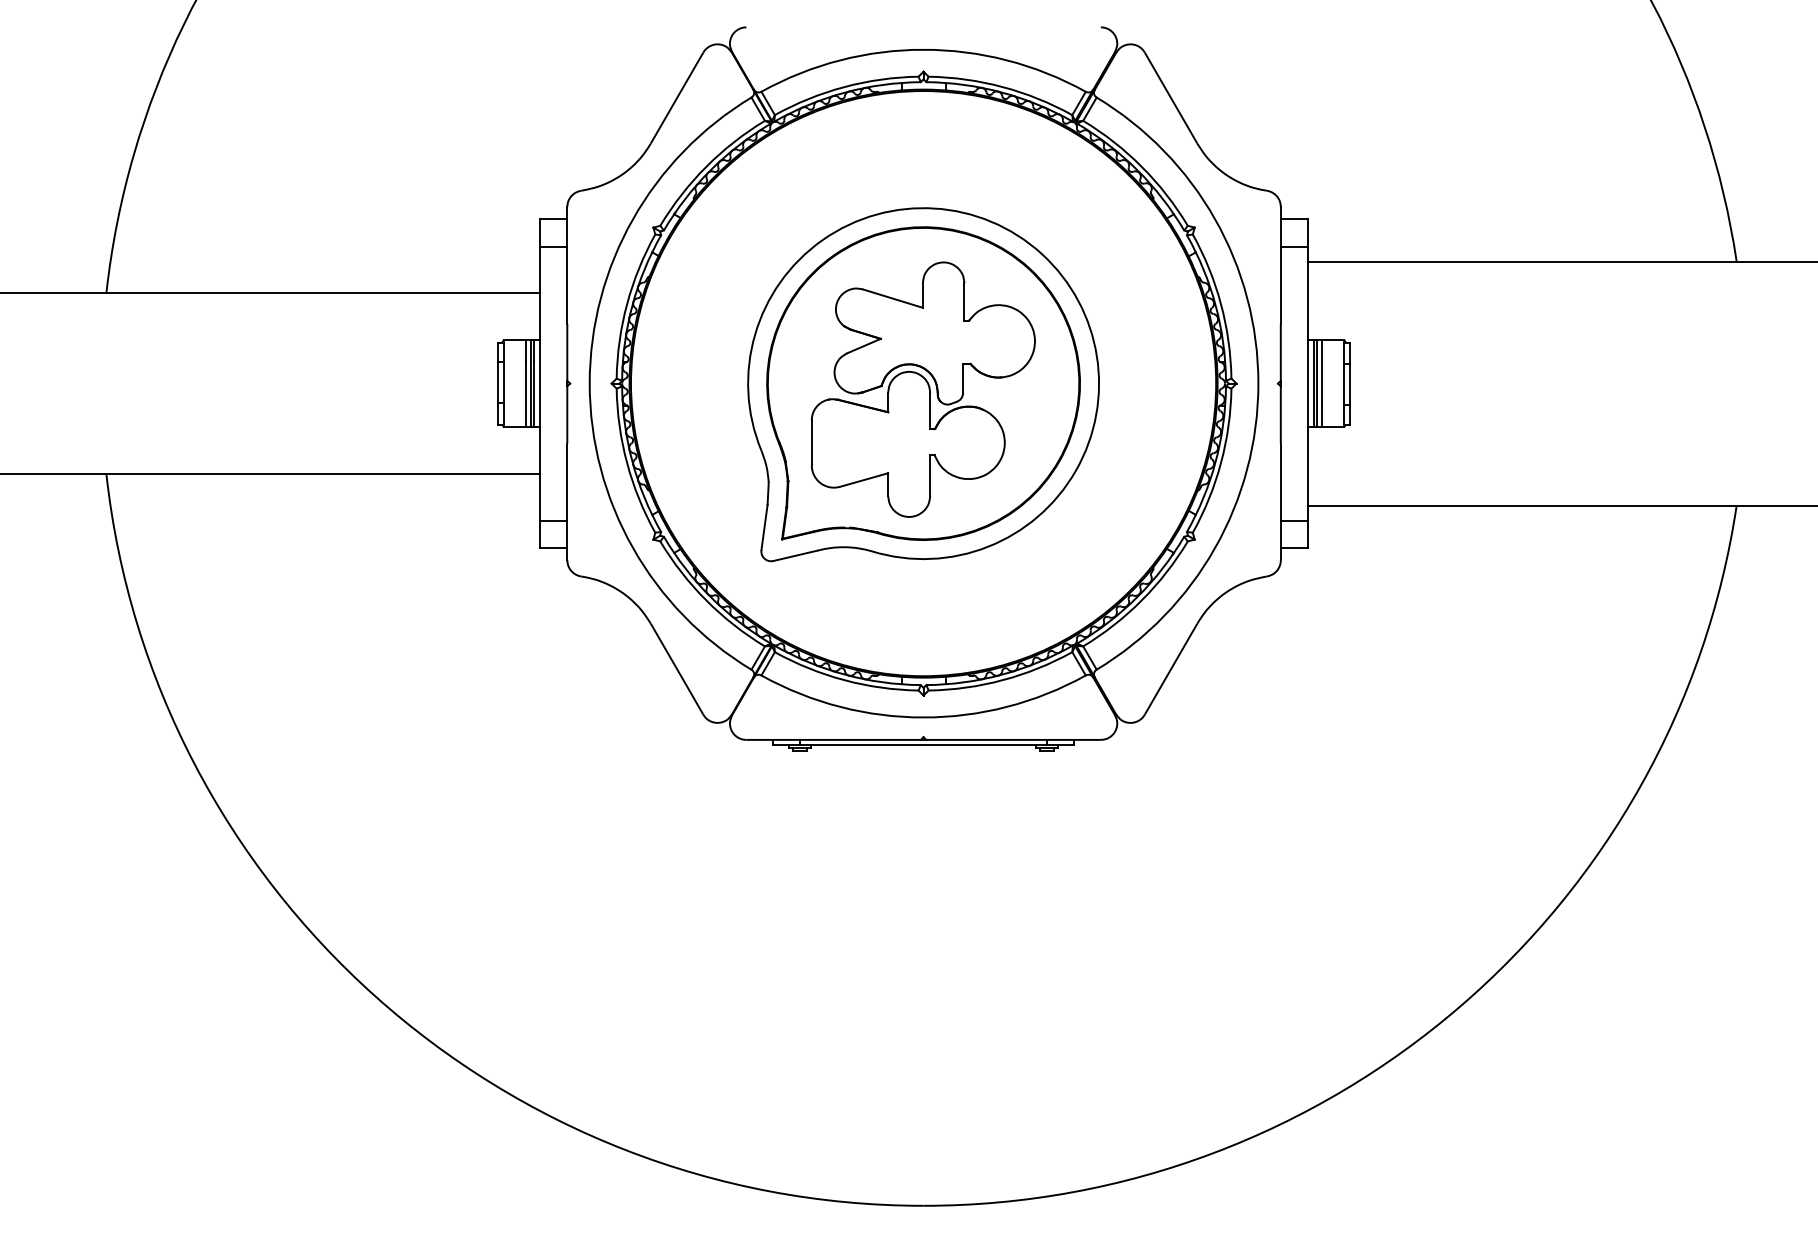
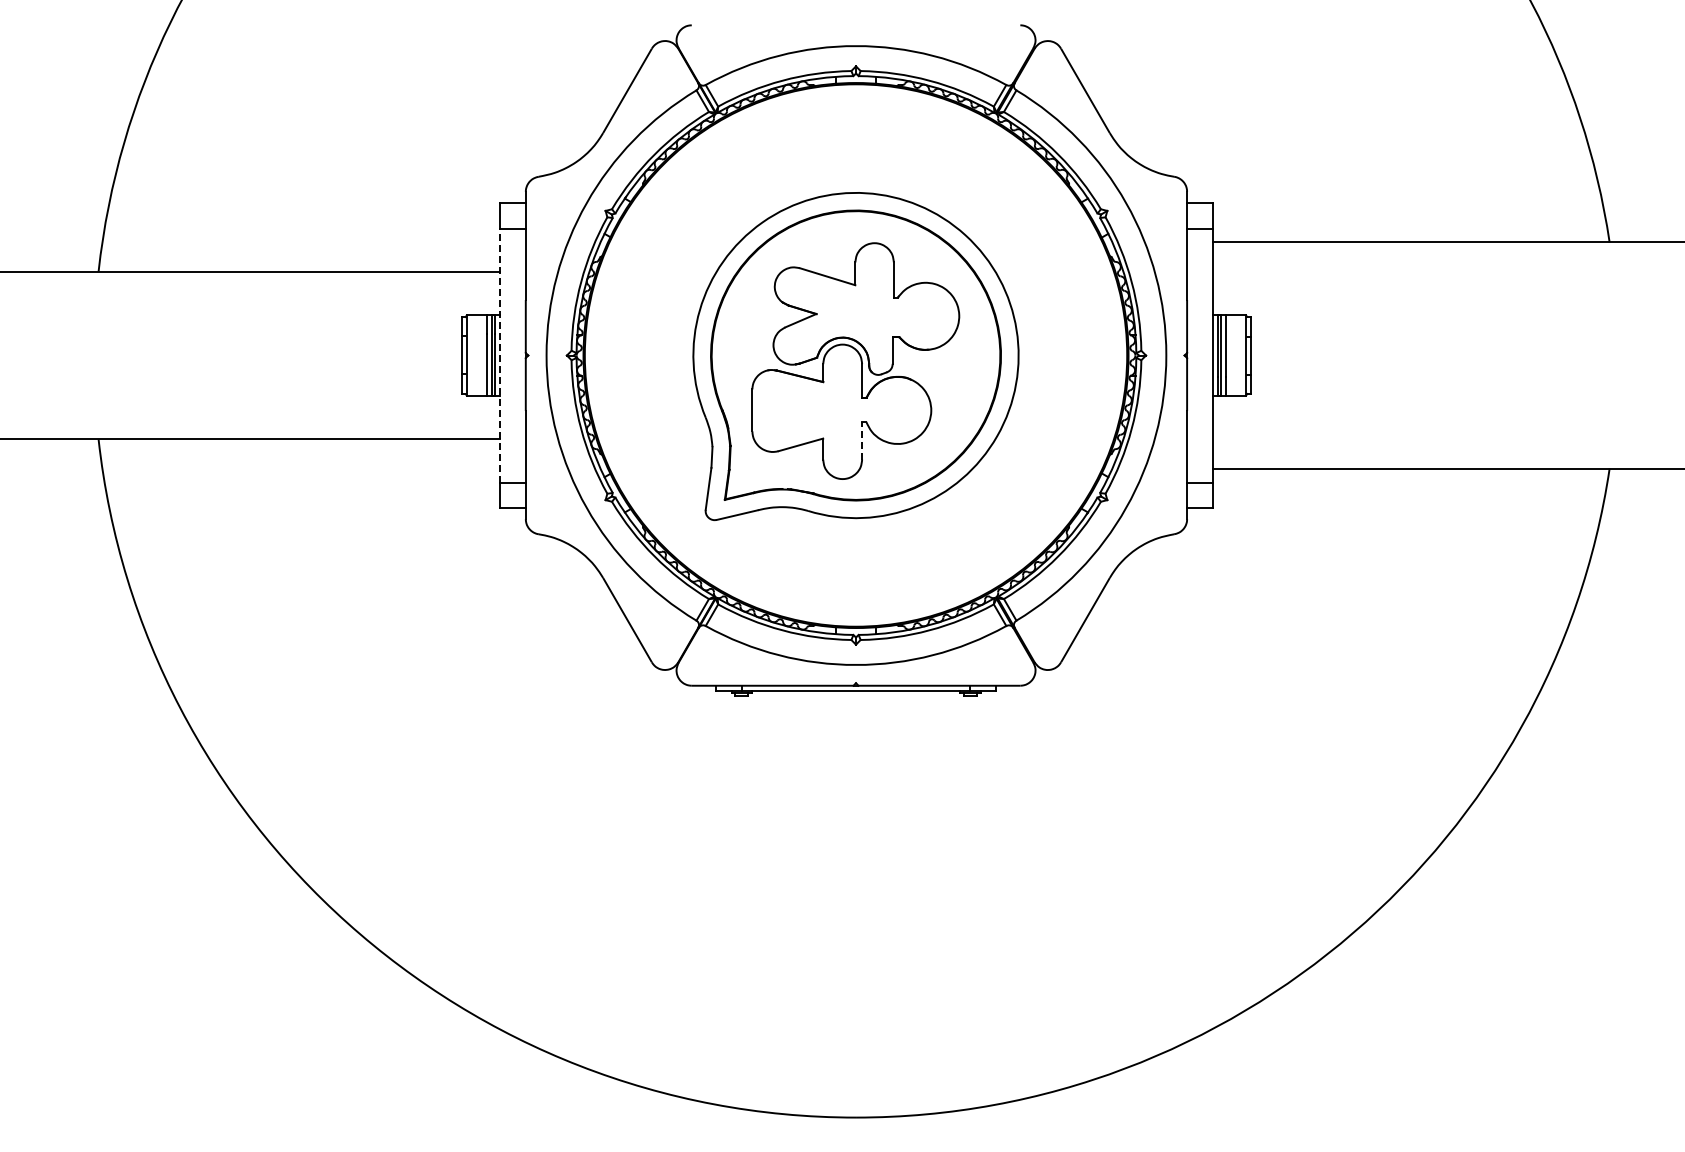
line: (540, 383) -> (500, 355), solid -> dashed
line: (930, 475) -> (862, 440), solid -> dashed

